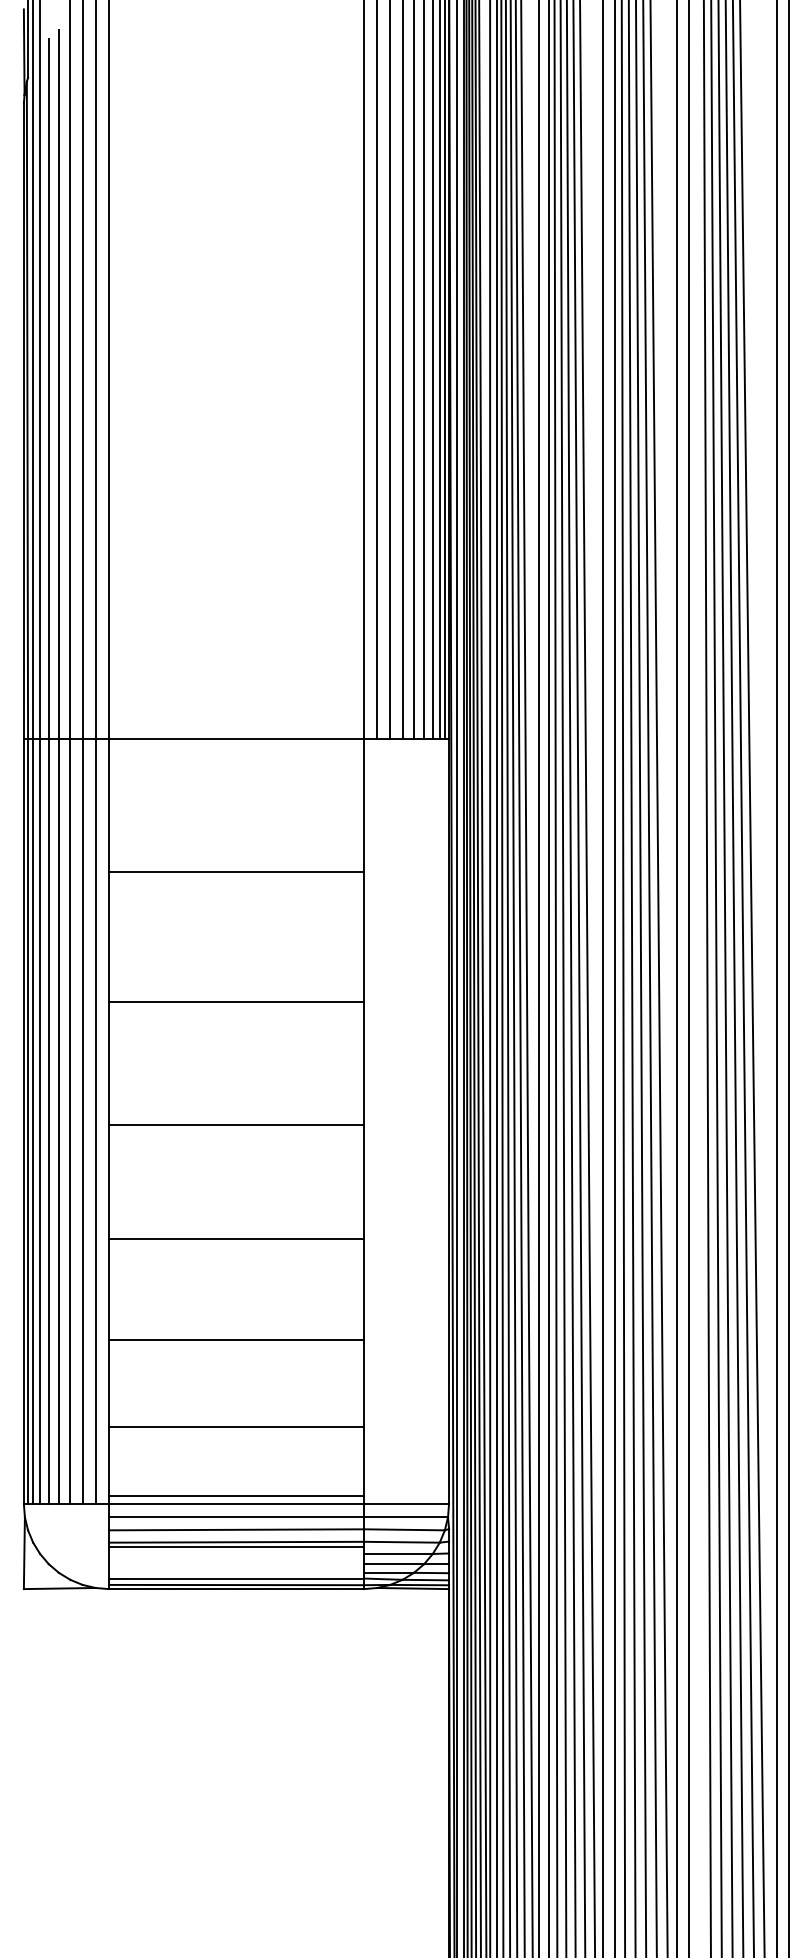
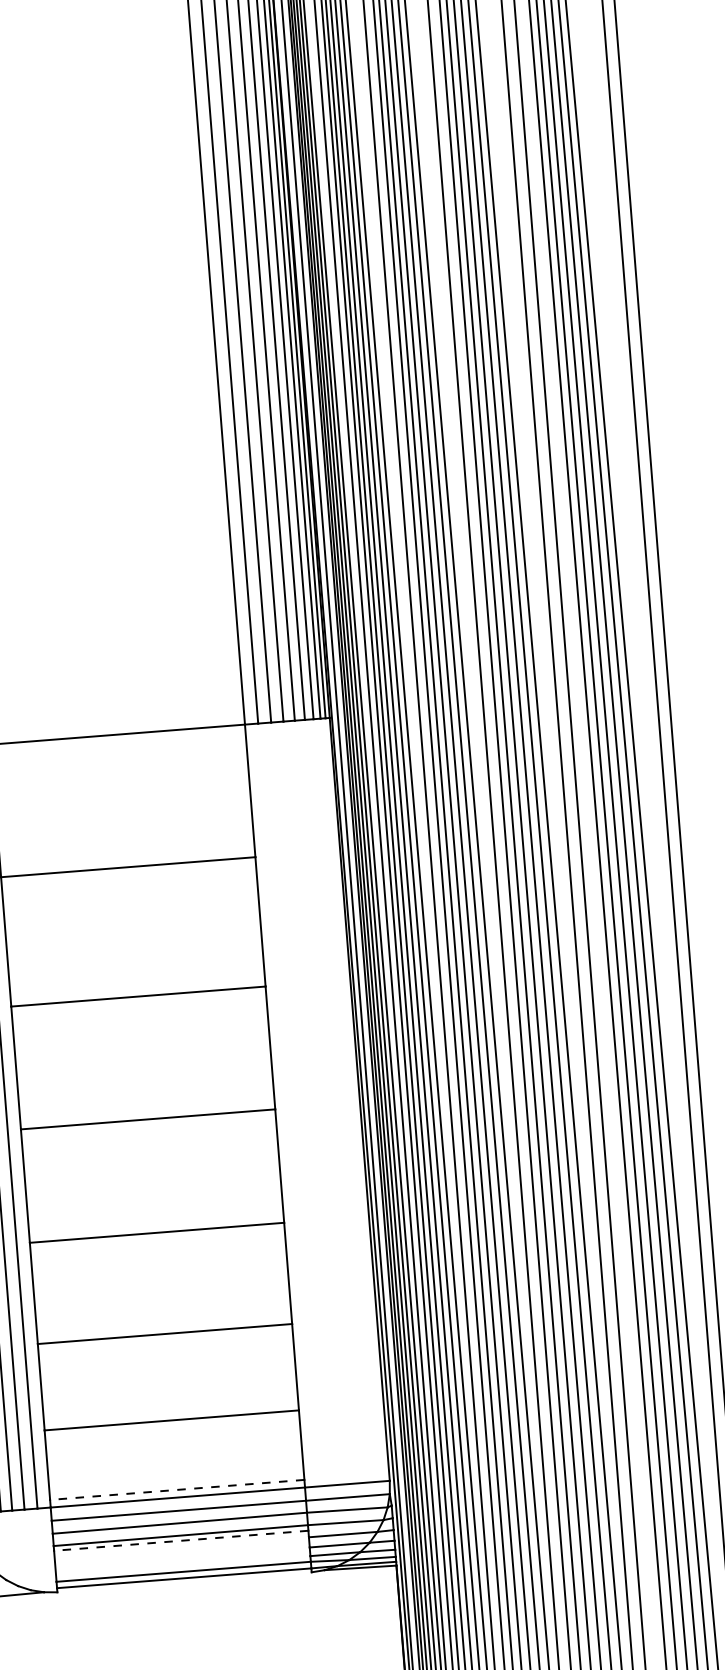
line: (236, 1496) -> (177, 1489), solid -> dashed
line: (236, 1547) -> (181, 1540), solid -> dashed
line: (236, 1589) -> (184, 1582), removed

